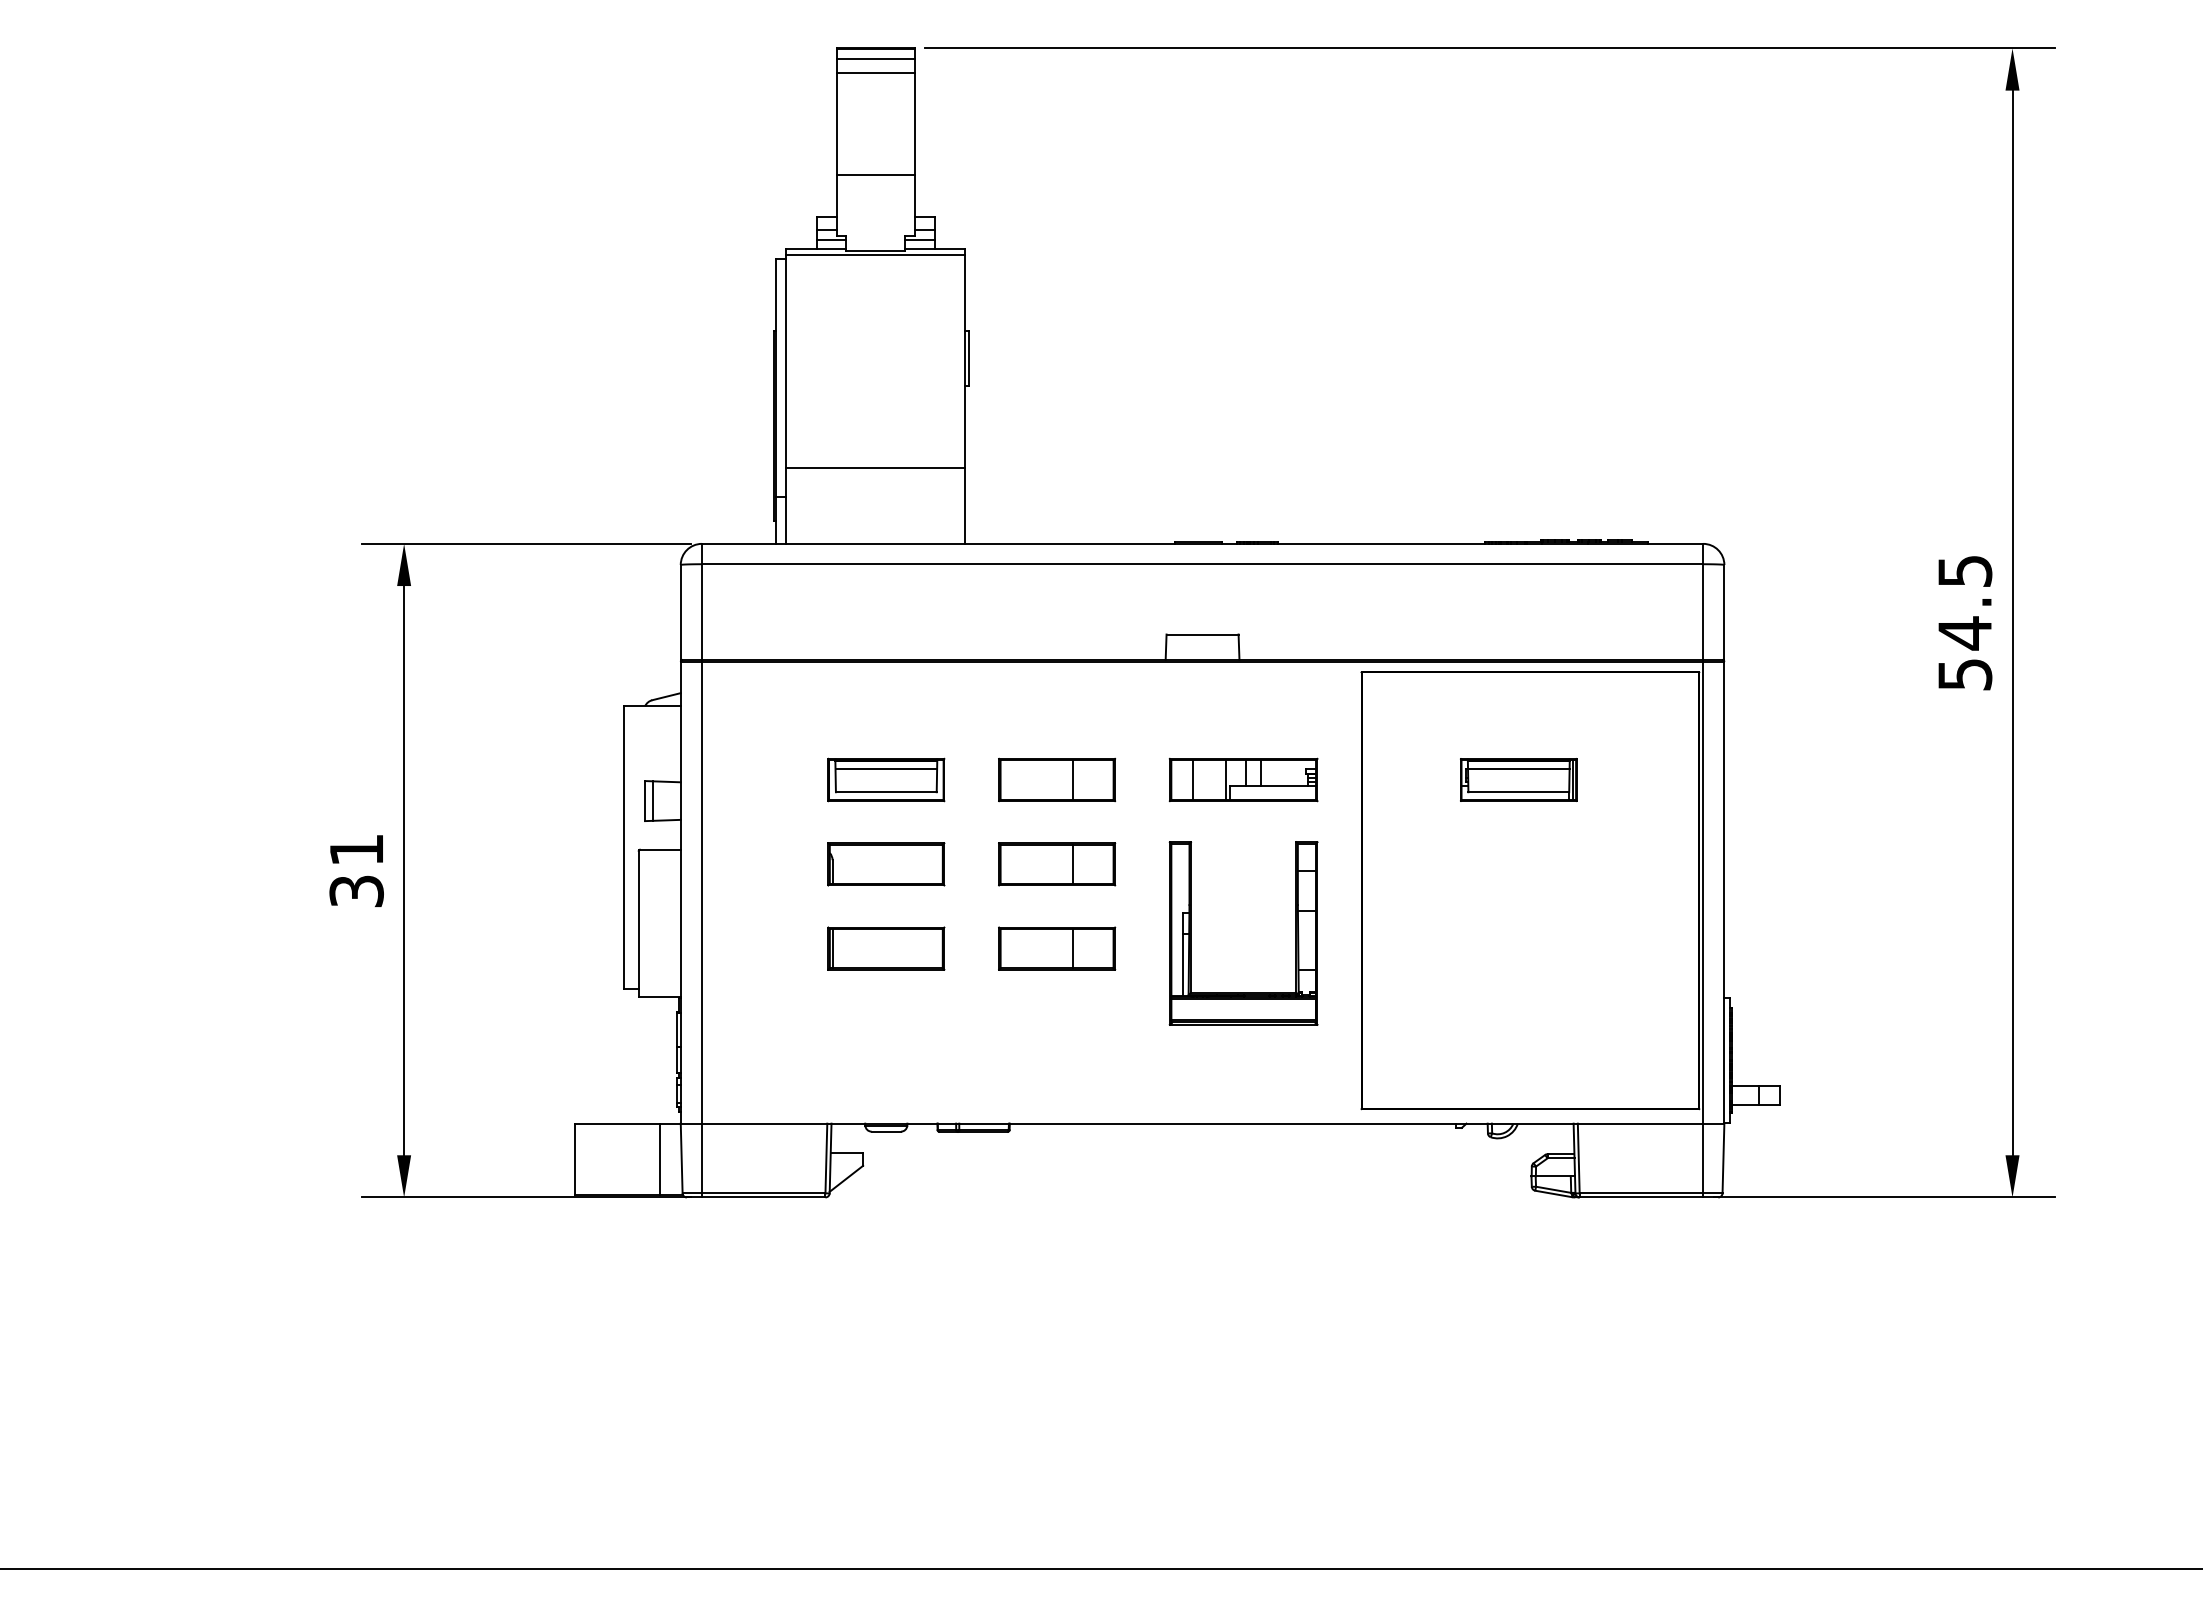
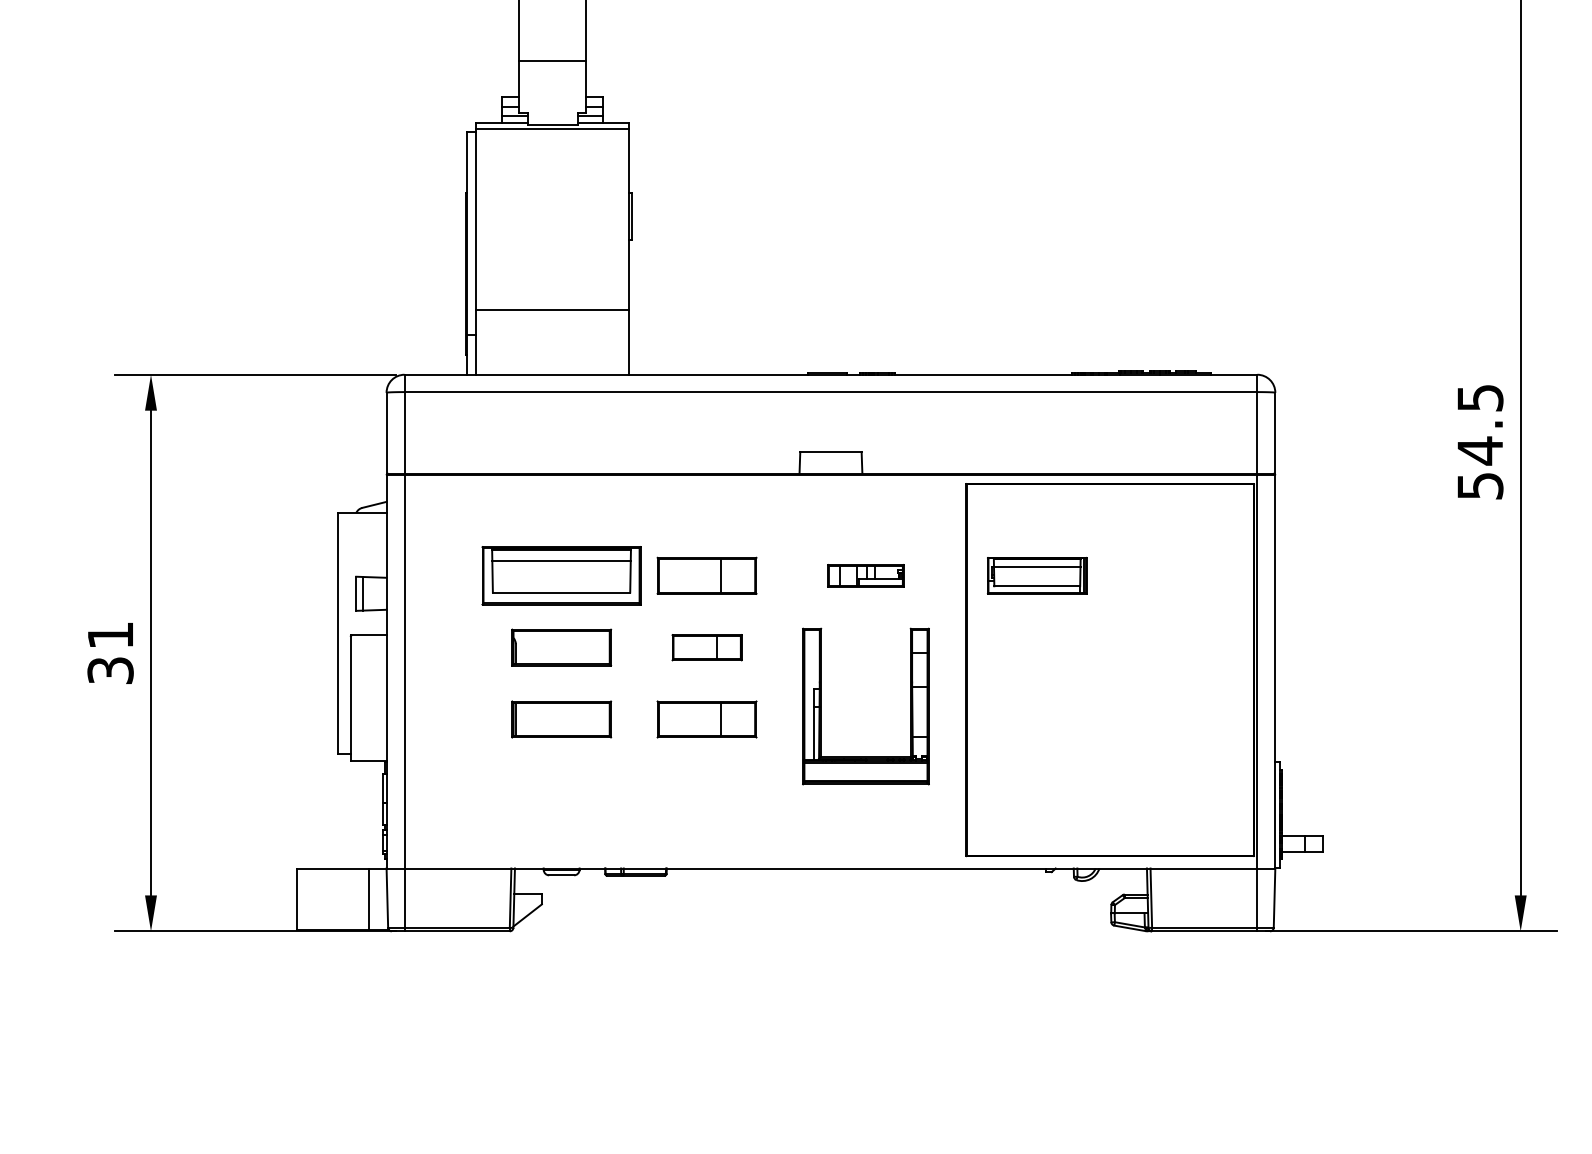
part: (886, 779) -> (561, 575), size x1.6
part: (1243, 779) -> (865, 575), size x0.6
part: (1518, 779) -> (1036, 575), moved
part: (1057, 864) -> (707, 647), size x0.7

